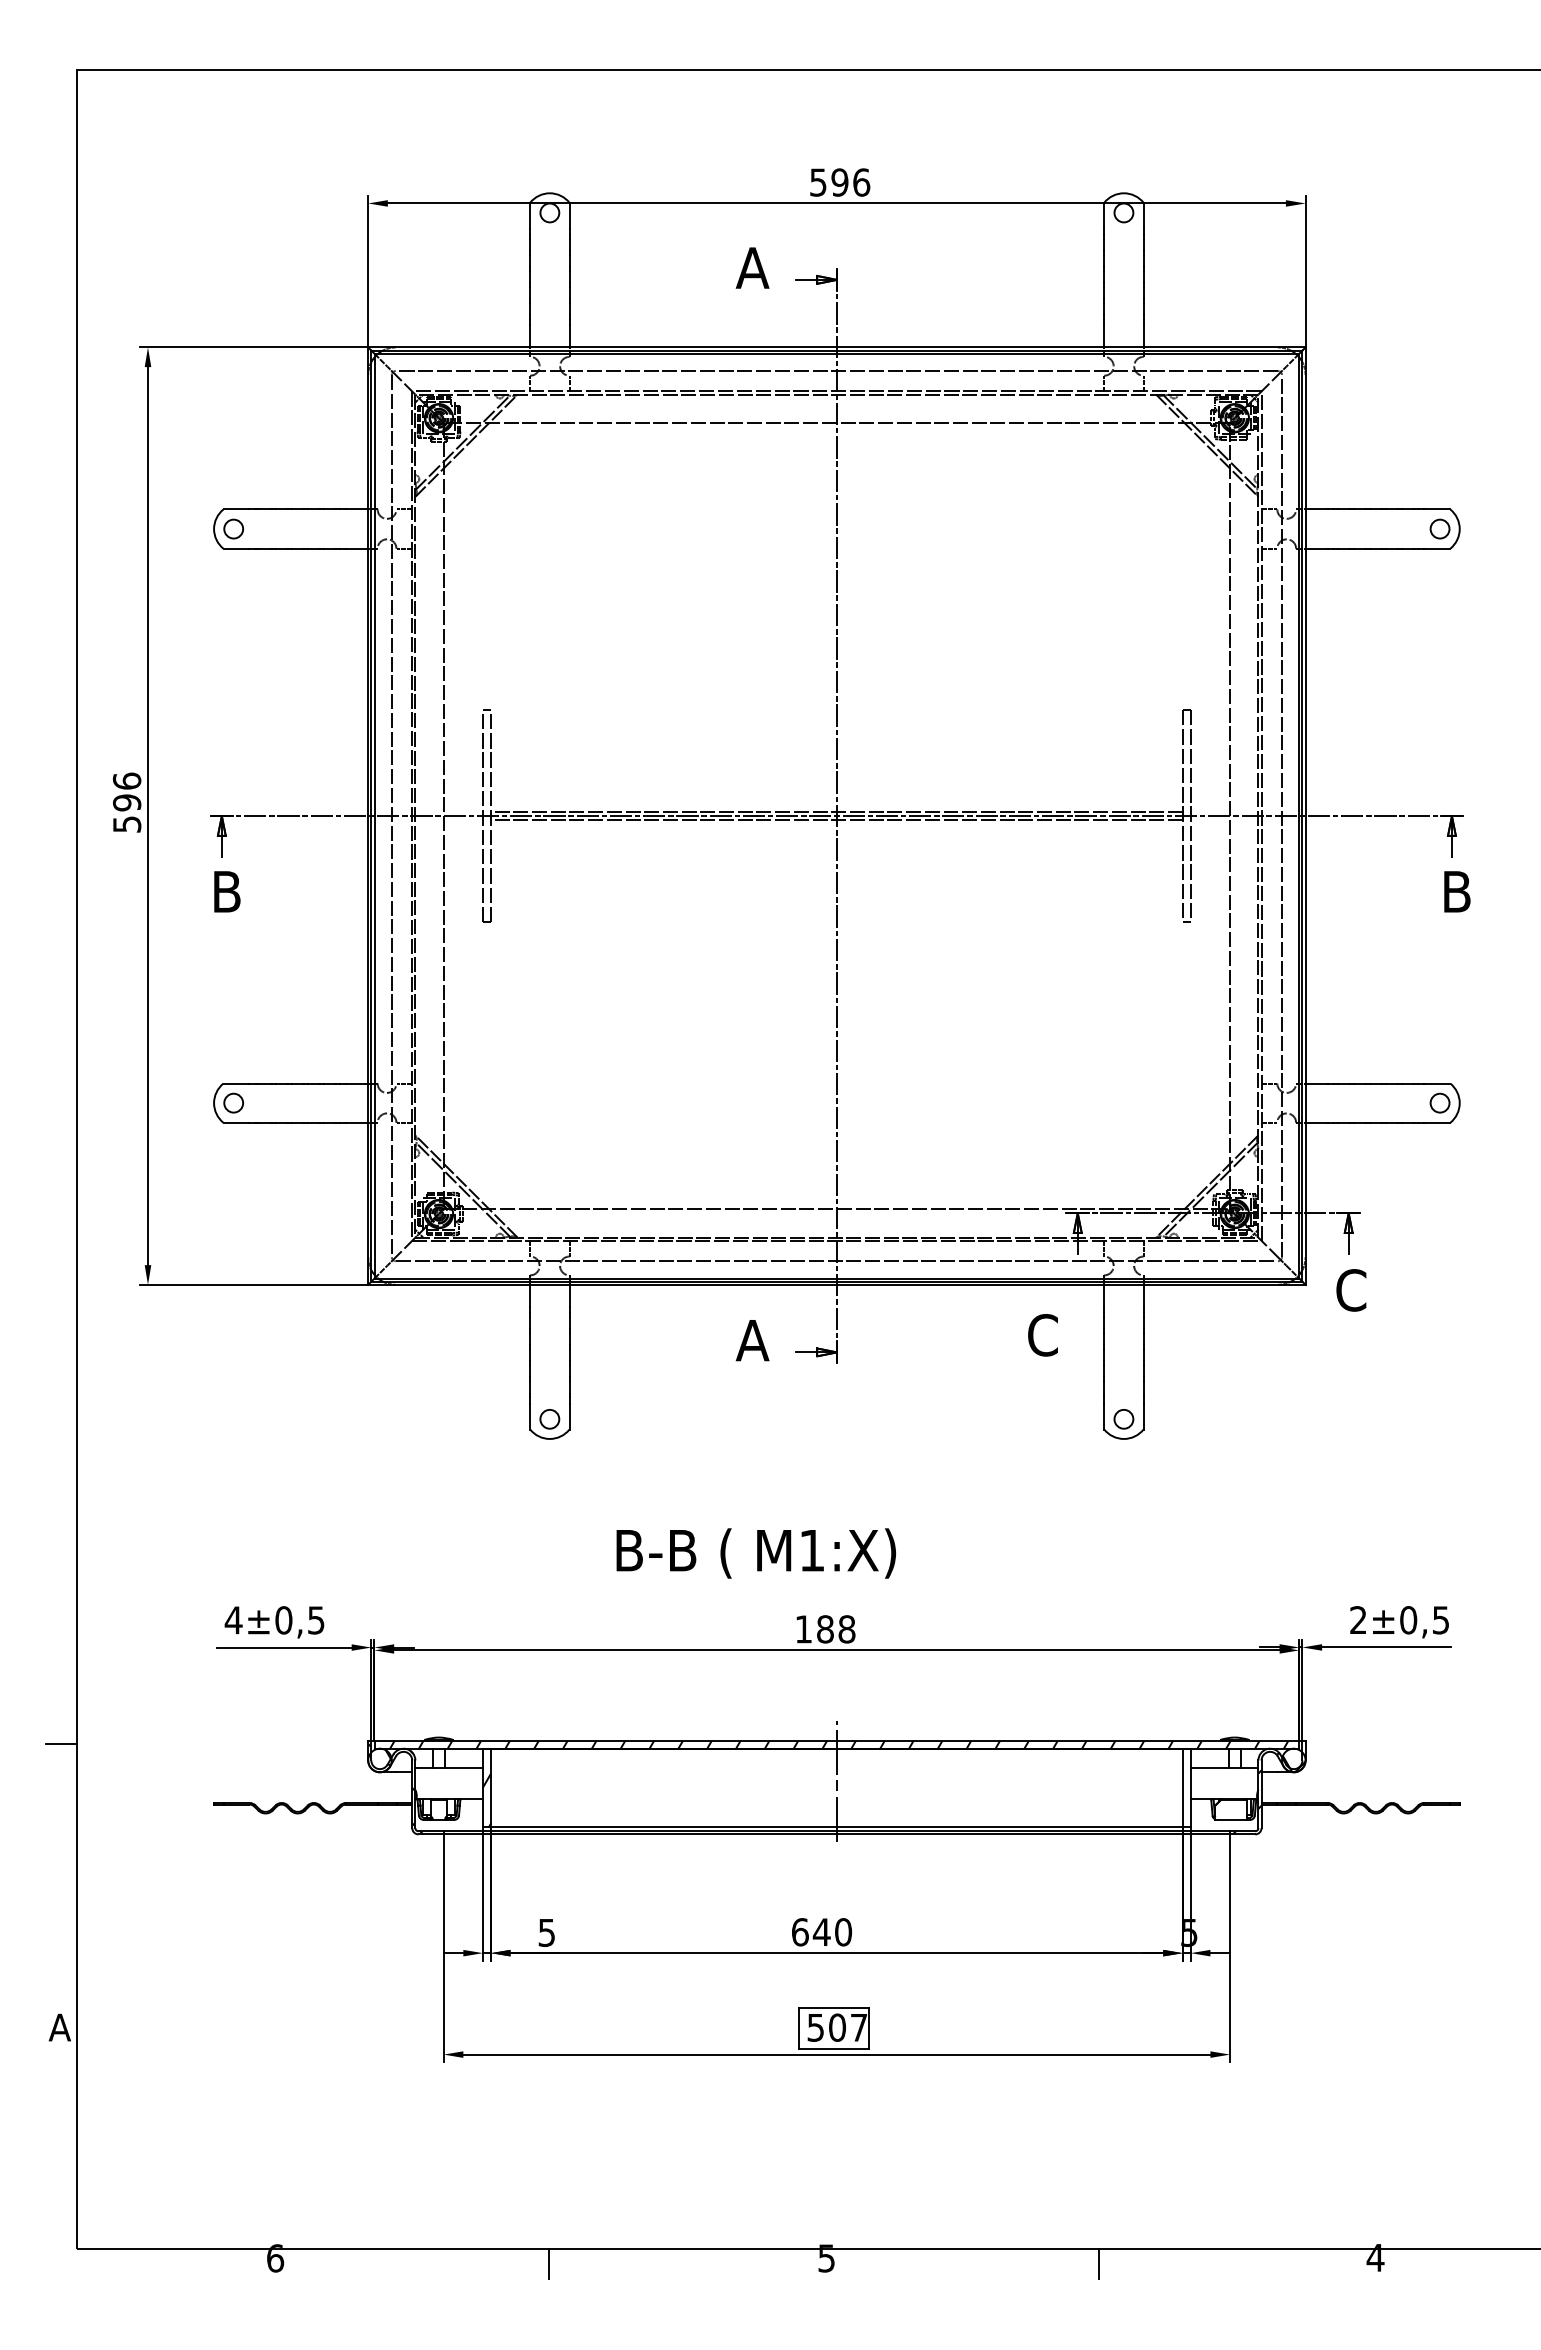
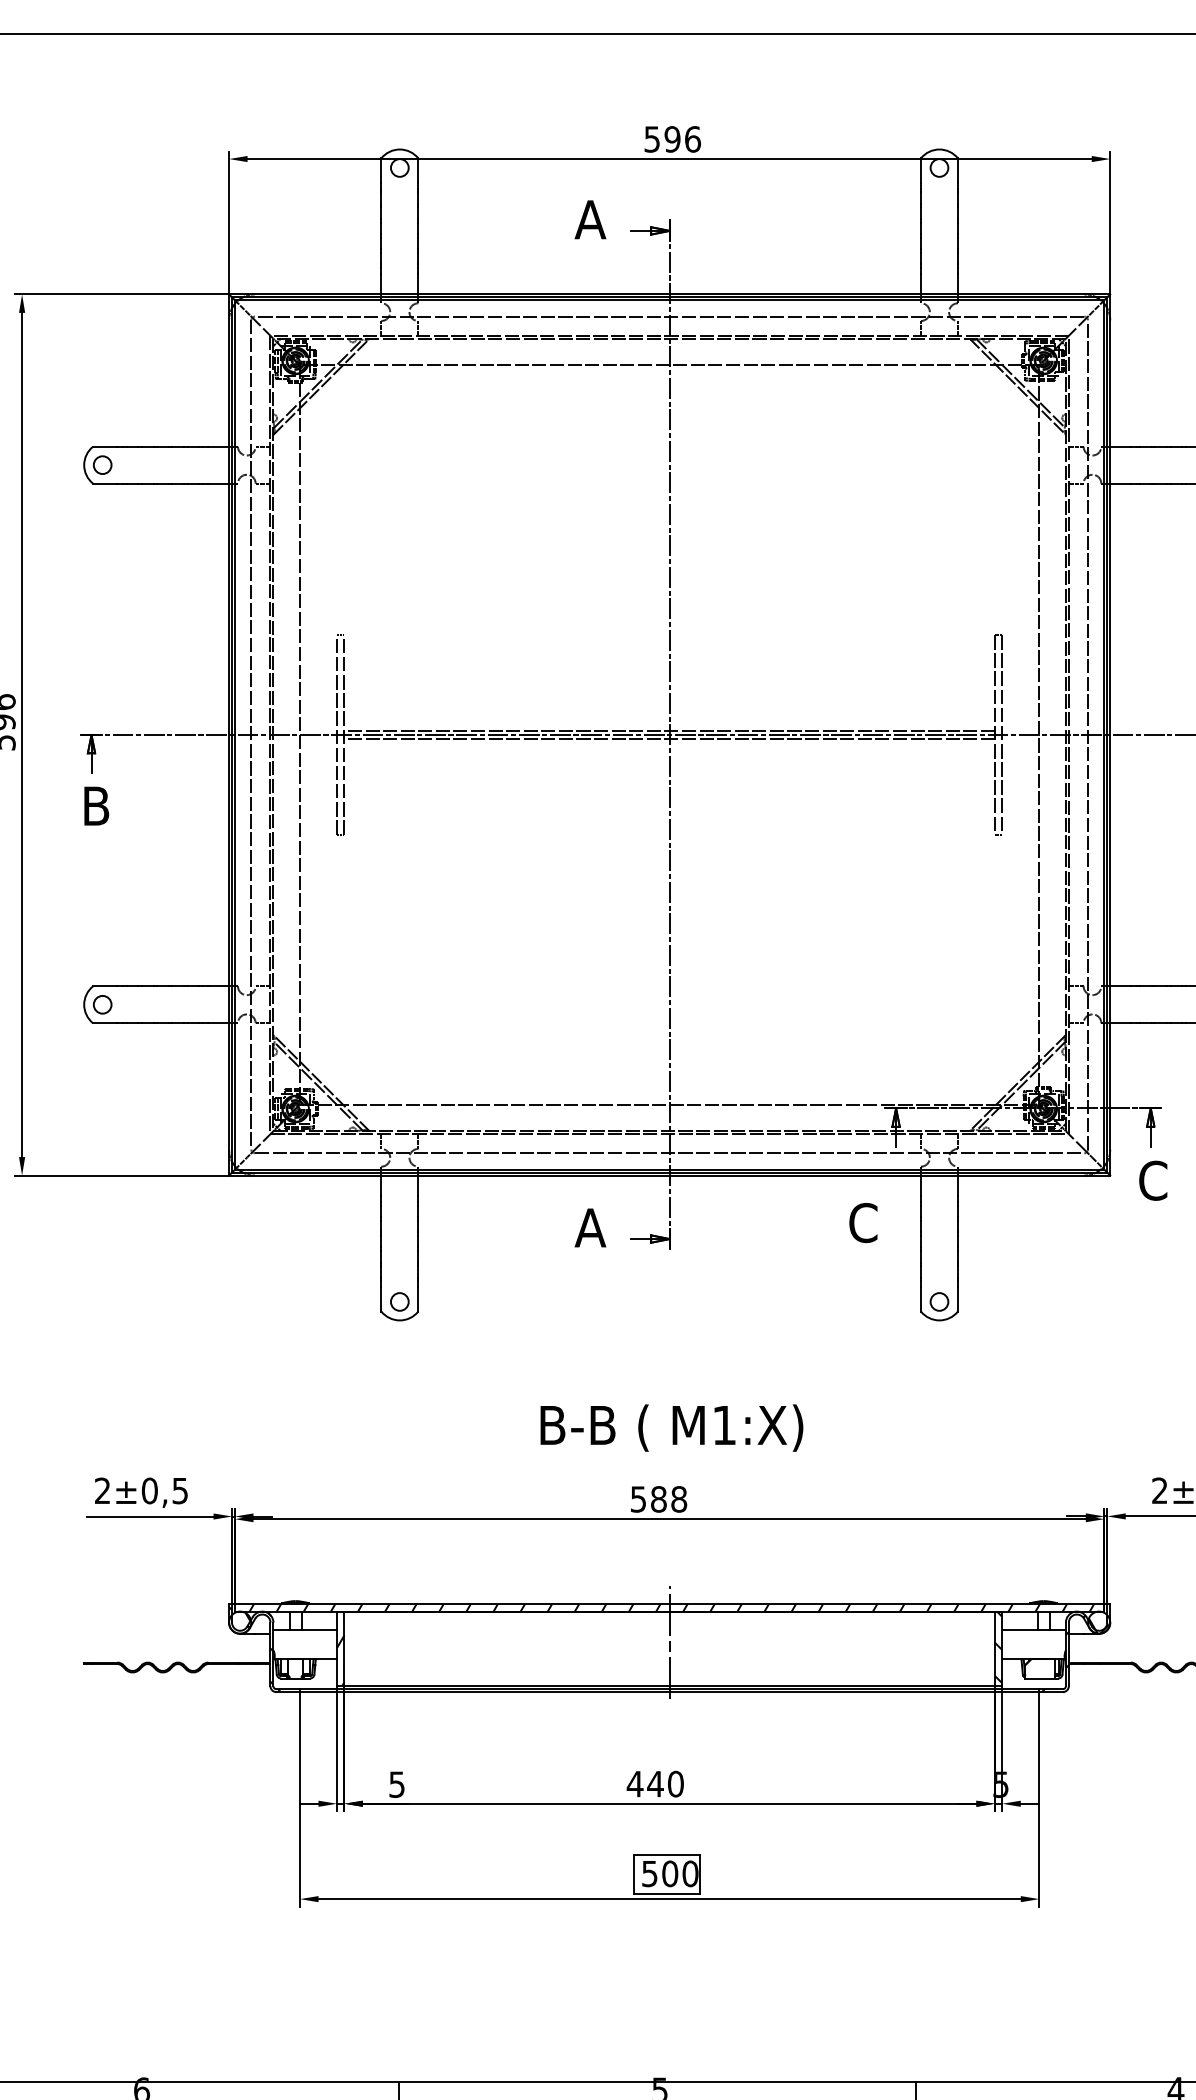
text: (756, 1553) -> (672, 1428), moved
text: (233, 1620) -> (102, 1491), 4 -> 2
text: (803, 1629) -> (638, 1499), 188 -> 588
hatch: (1186, 1786) -> (998, 1647), added
text: (800, 1932) -> (635, 1784), 640 -> 440
text: (858, 2027) -> (689, 1873), 507 -> 500

